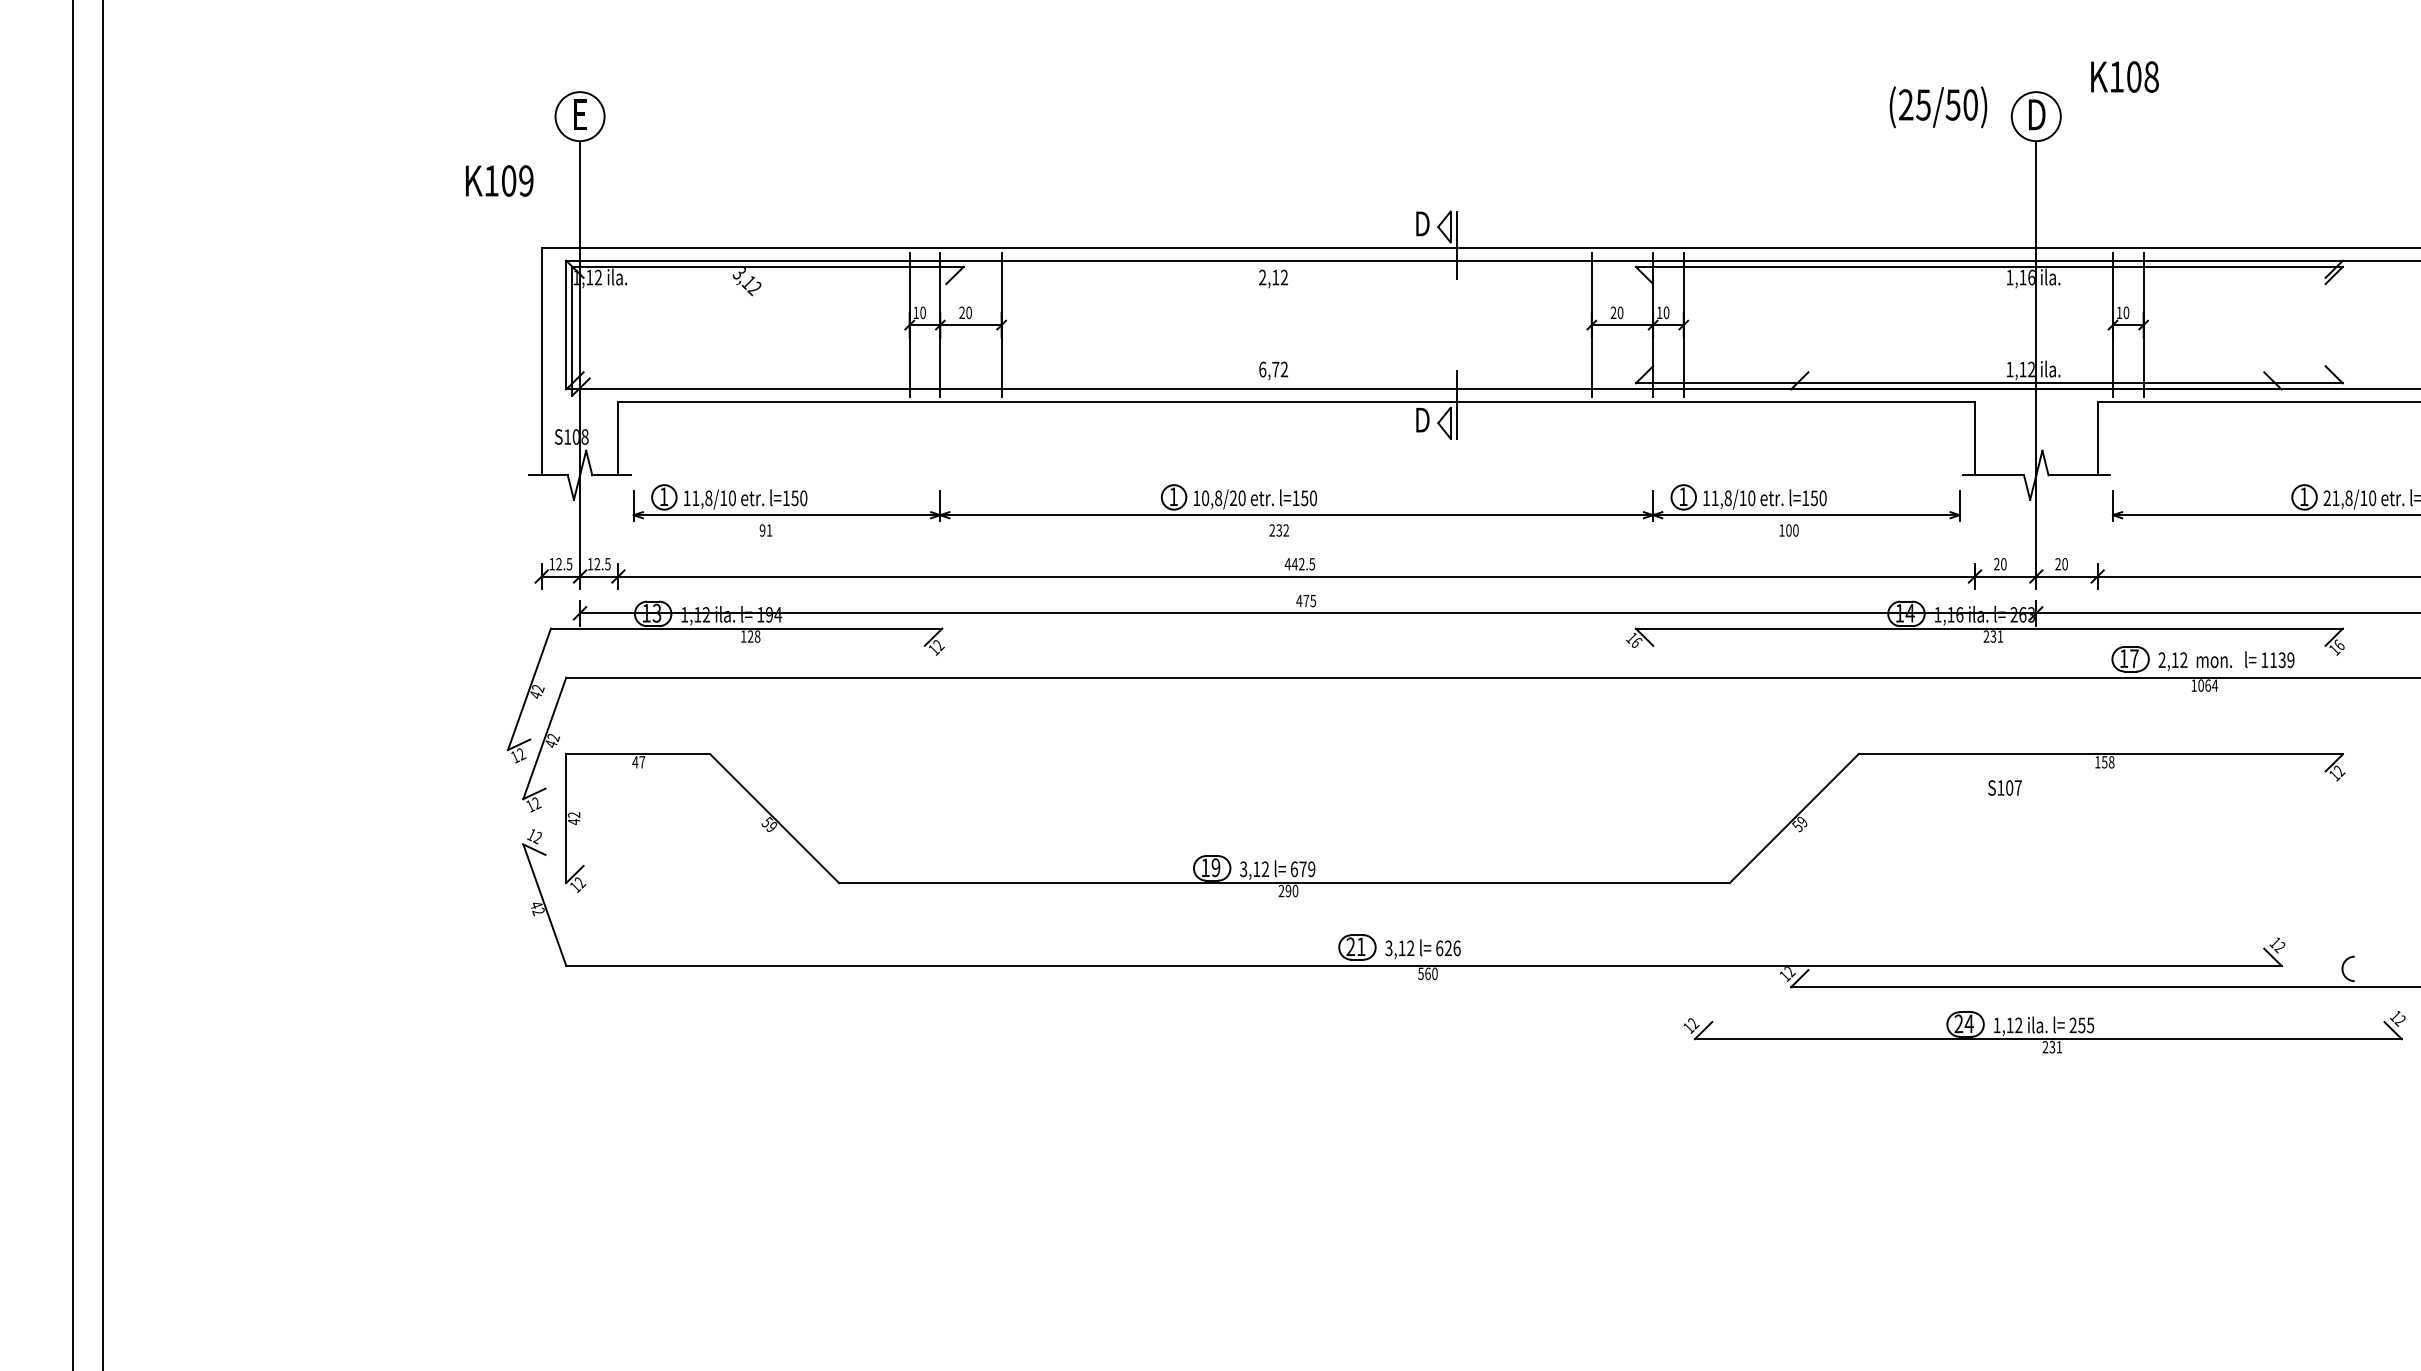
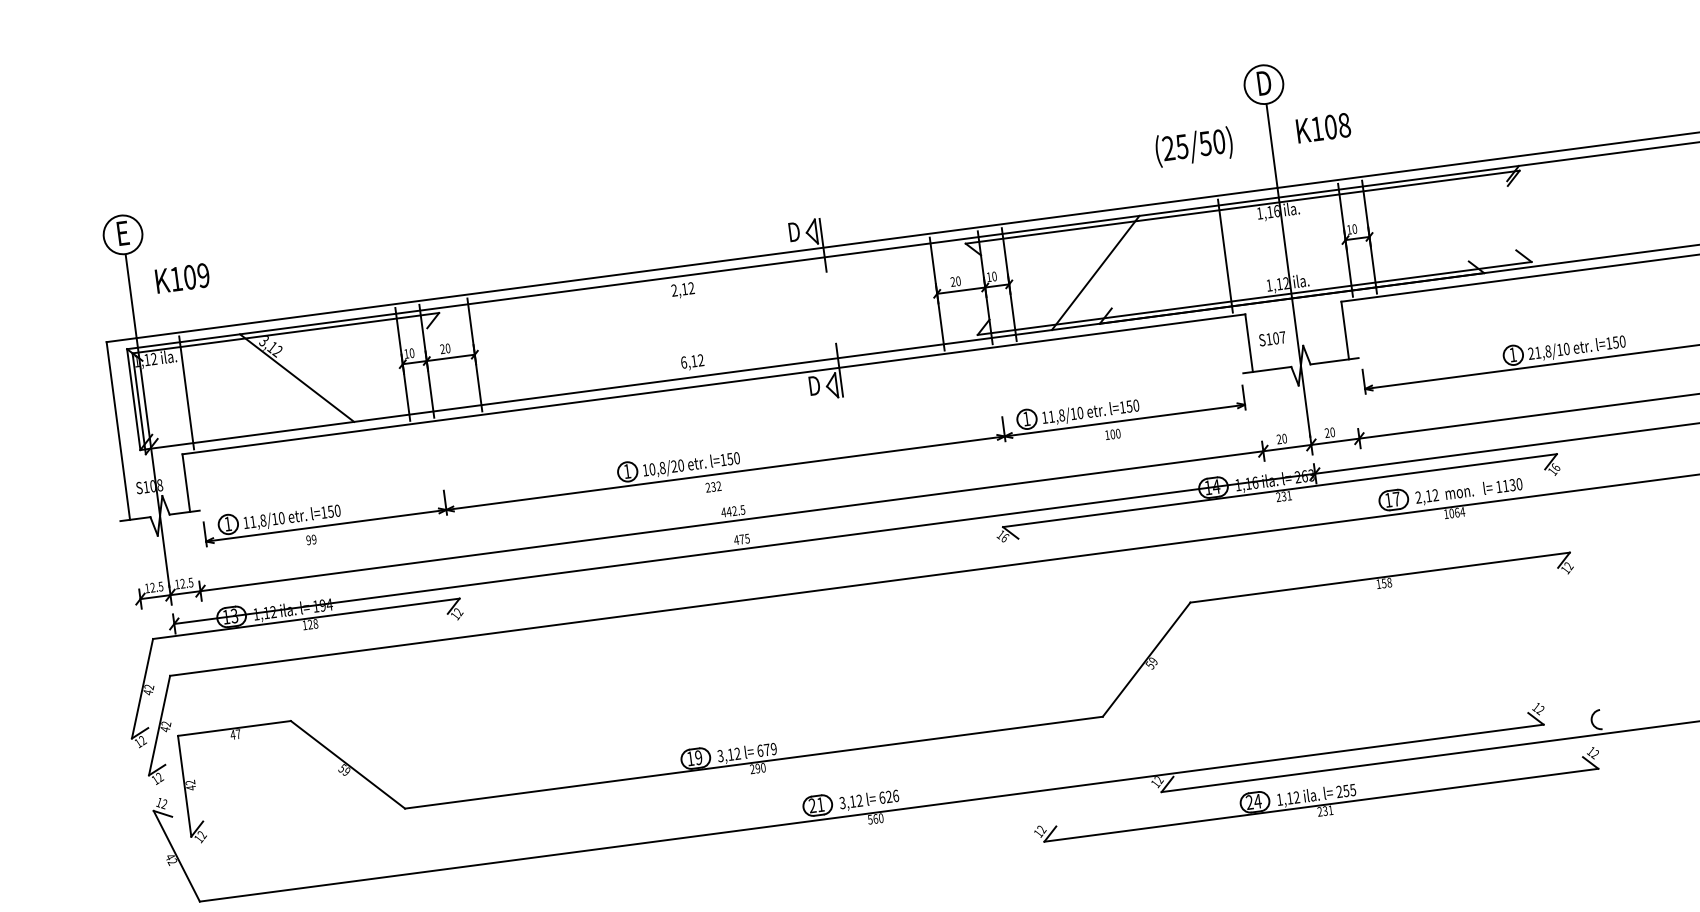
text: (2124, 76) -> (1323, 127), moved
text: (1938, 107) -> (1194, 147), moved
text: (499, 180) -> (182, 277), moved
line: (774, 324) -> (296, 377), added
line: (1793, 324) -> (1095, 272), added
line: (633, 325) -> (186, 392), added
line: (1959, 325) -> (1225, 256), added
text: (1275, 369) -> (693, 361), 72 -> 12
text: (769, 530) -> (314, 539), 91 -> 99
text: (2290, 659) -> (1519, 483), 1139 -> 1130
text: (2004, 787) -> (1272, 338), moved
part: (2044, 1032) -> (1317, 800), moved

